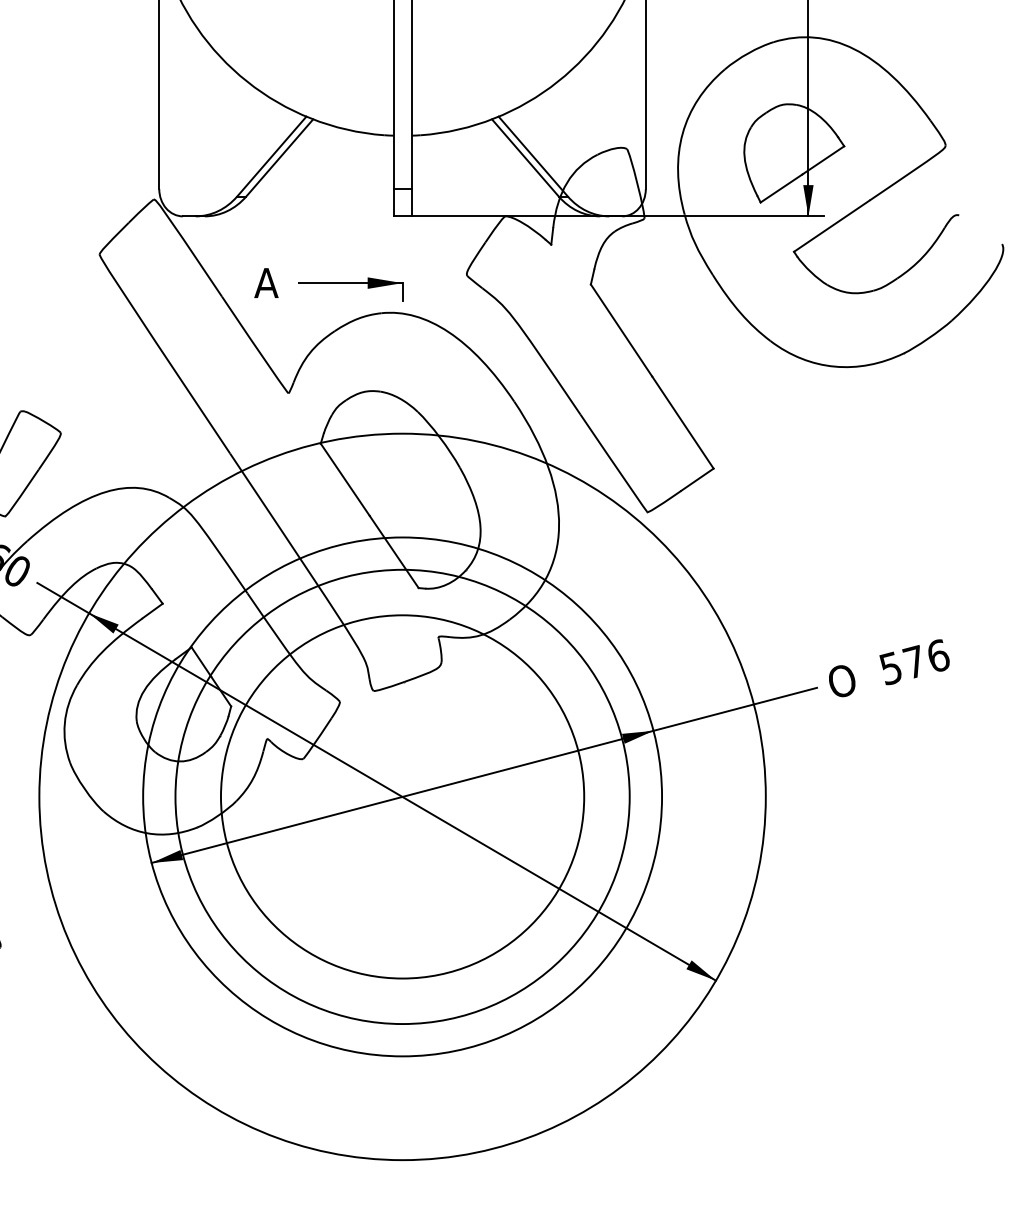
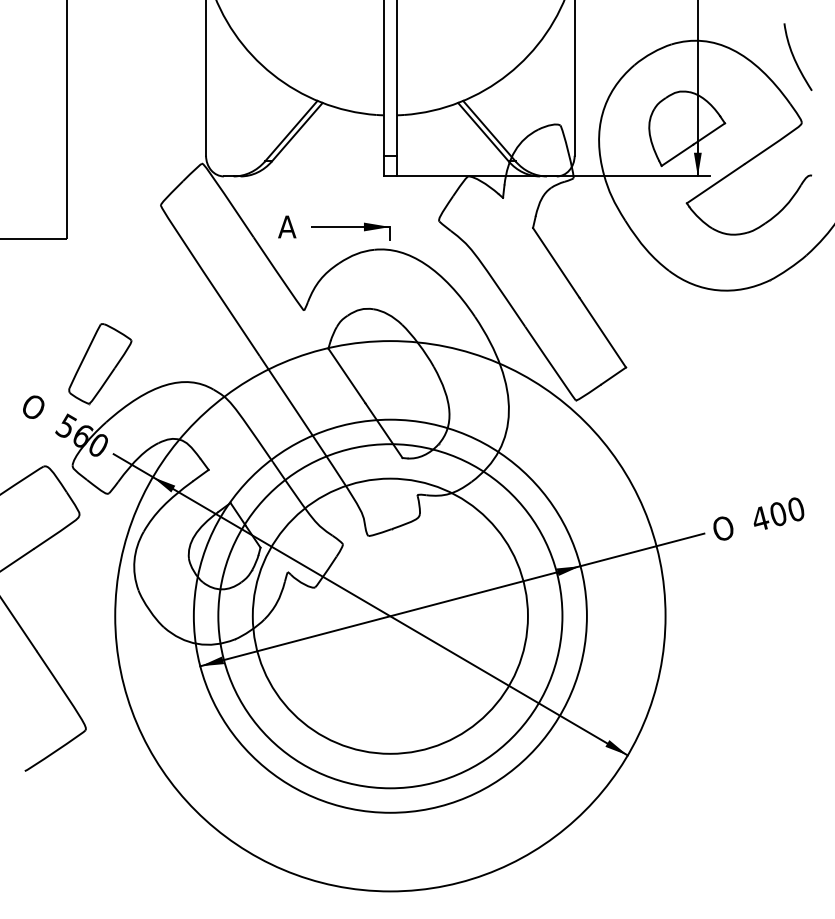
curve: (937, 60) -> (795, 58), added
text: (913, 661) -> (777, 513), 576 -> 400

